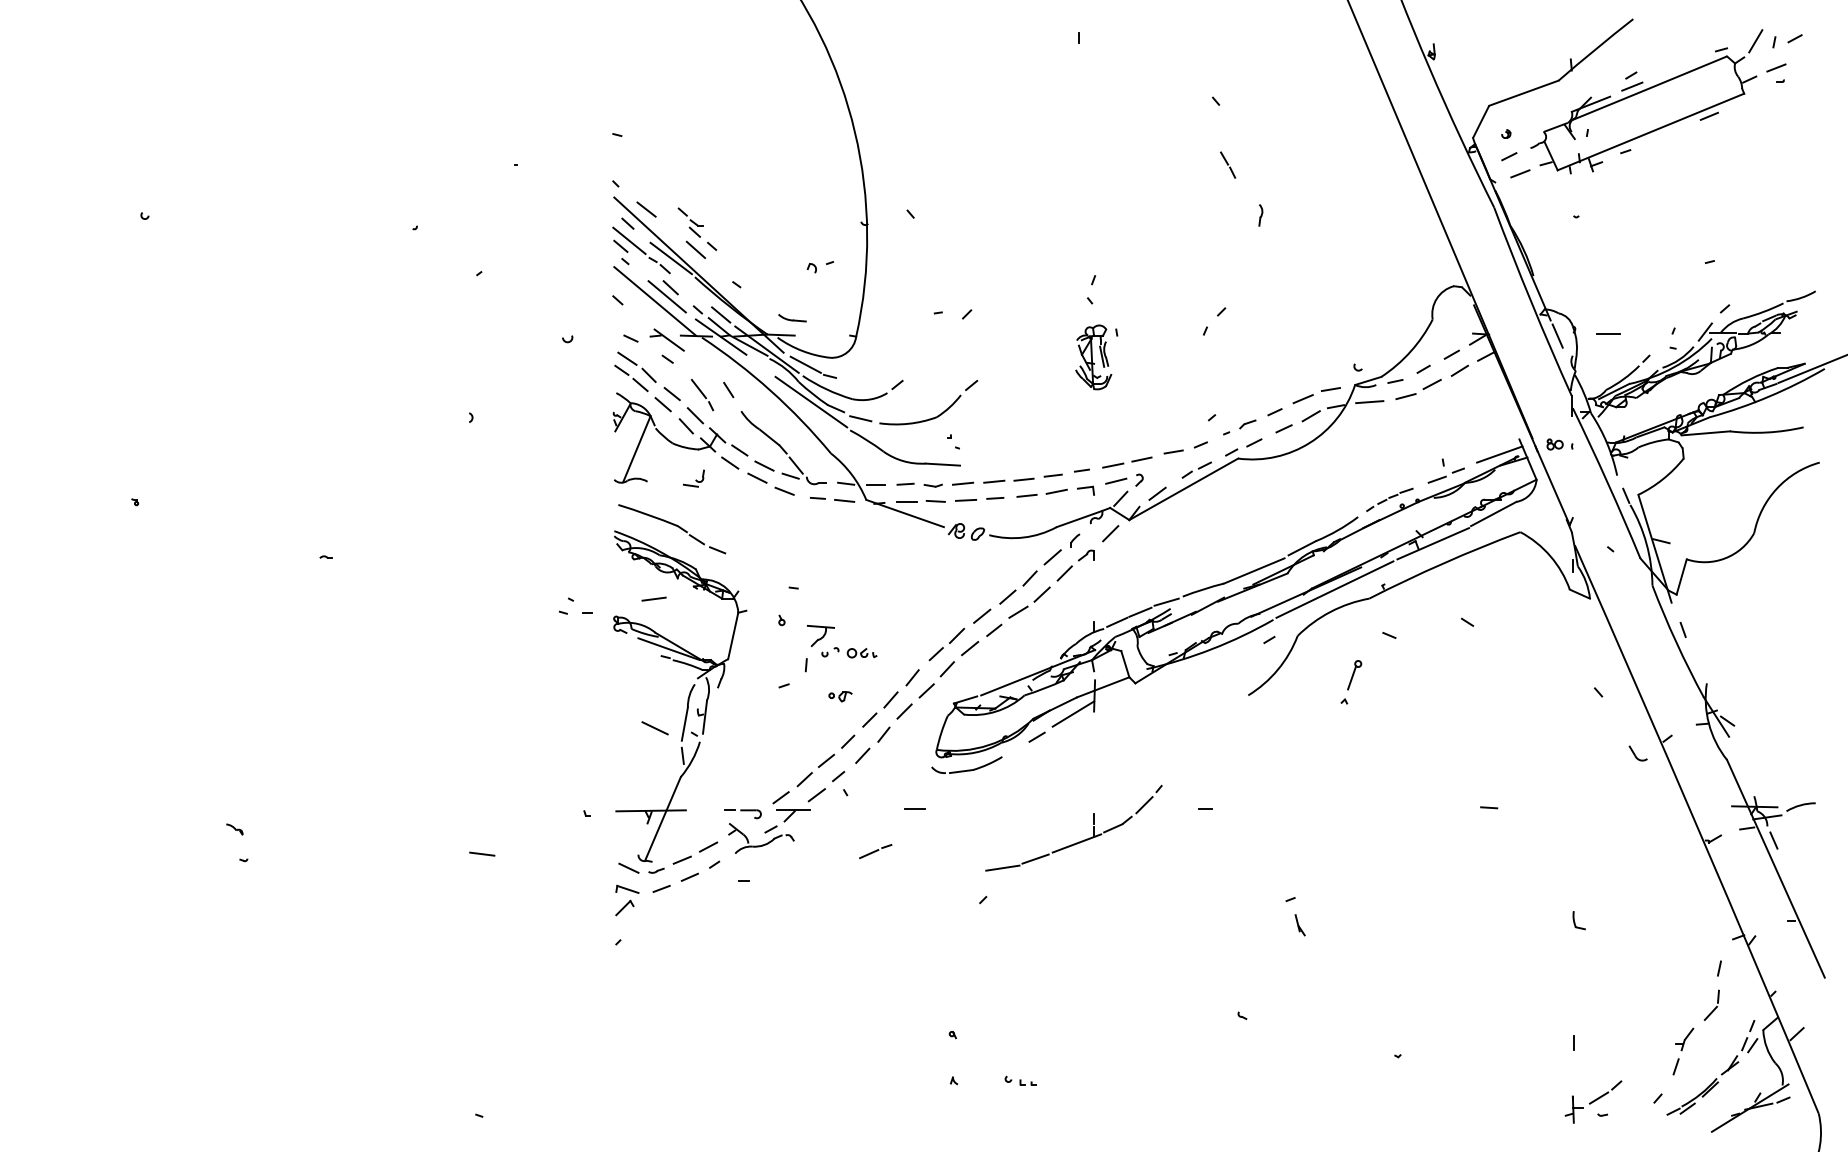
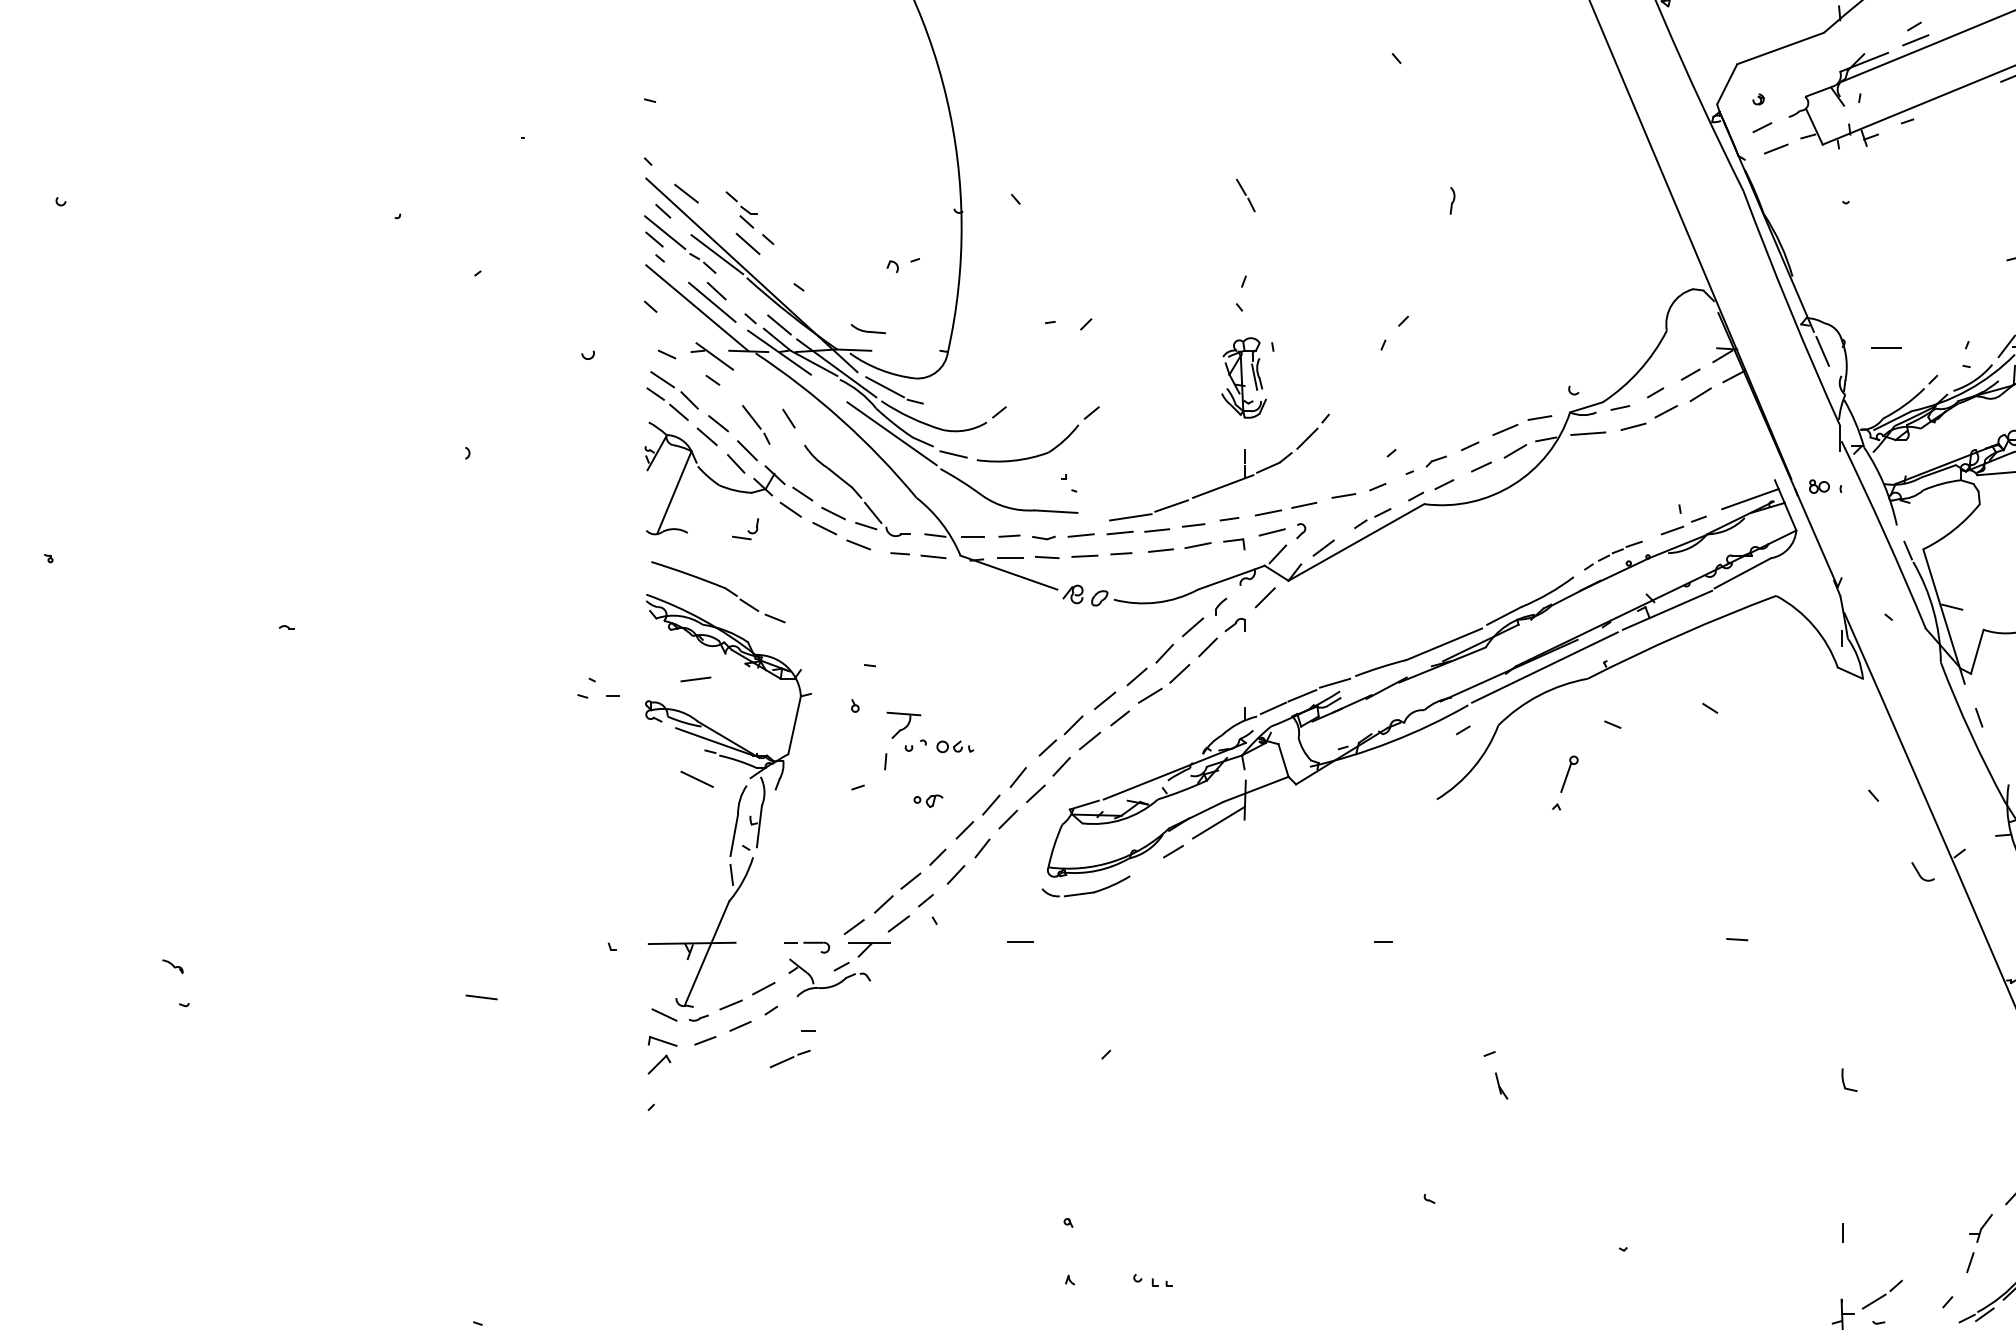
line: (1228, 164) -> (1246, 194), moved
line: (654, 728) -> (696, 779), moved
part: (1078, 841) -> (1225, 484), moved
line: (875, 851) -> (789, 1058), moved

